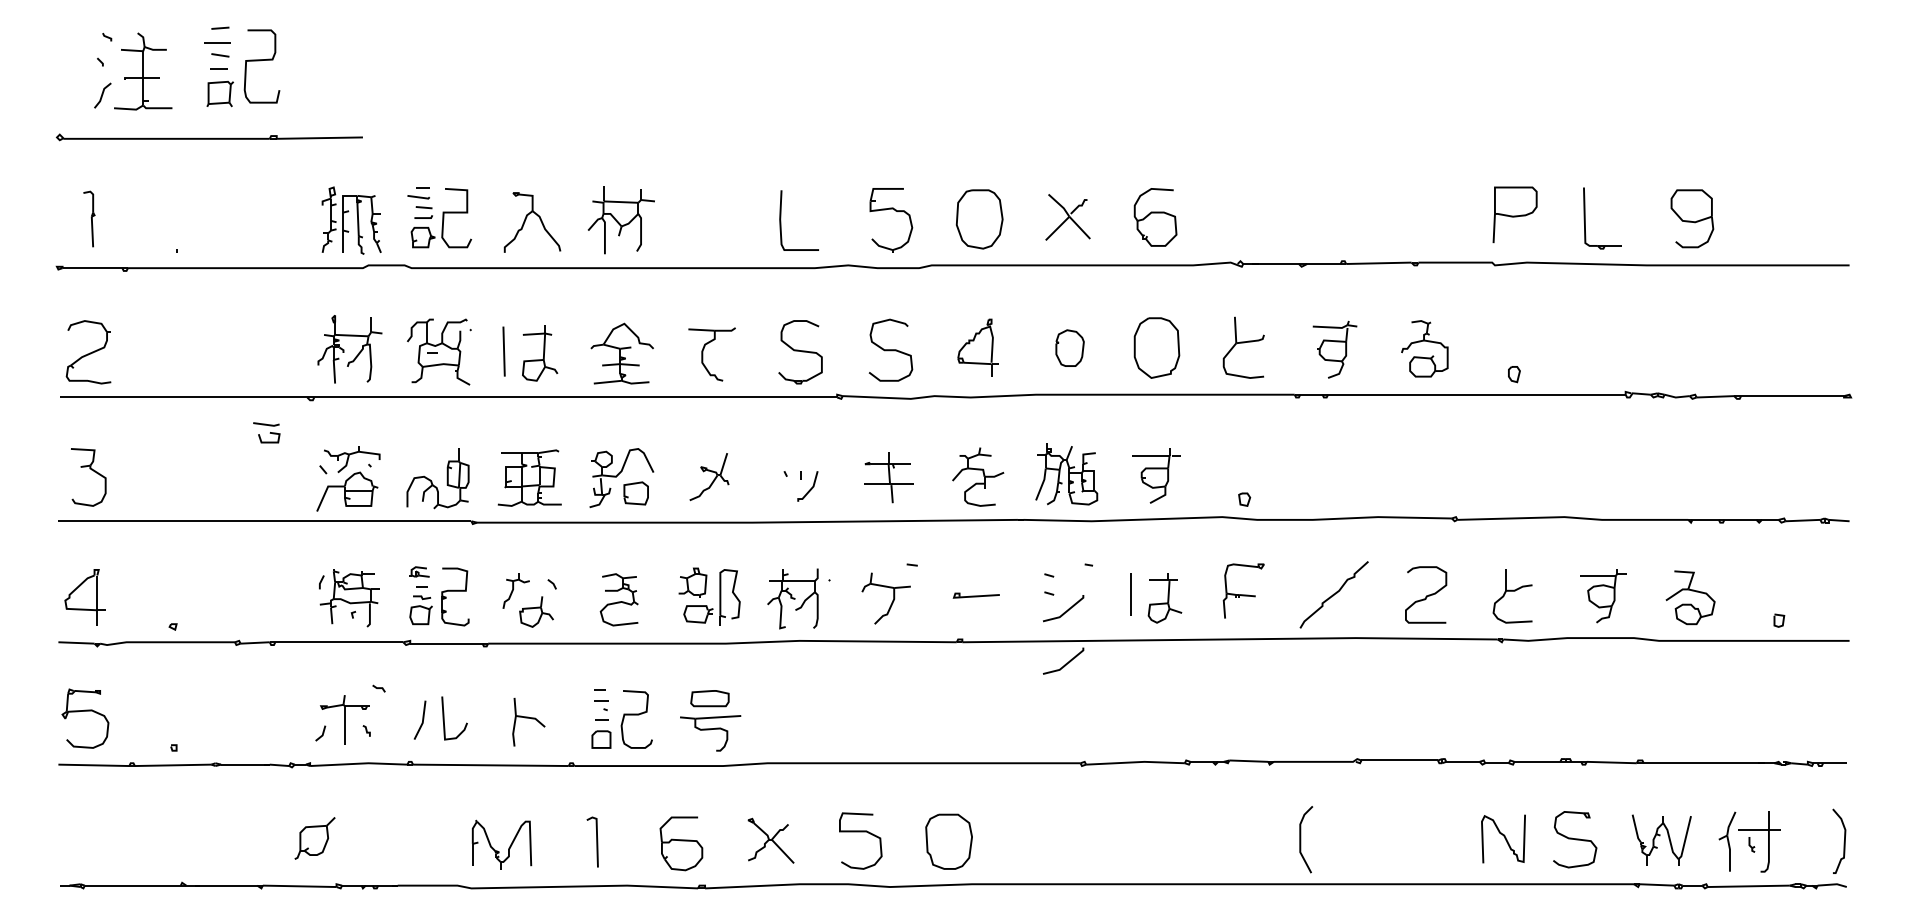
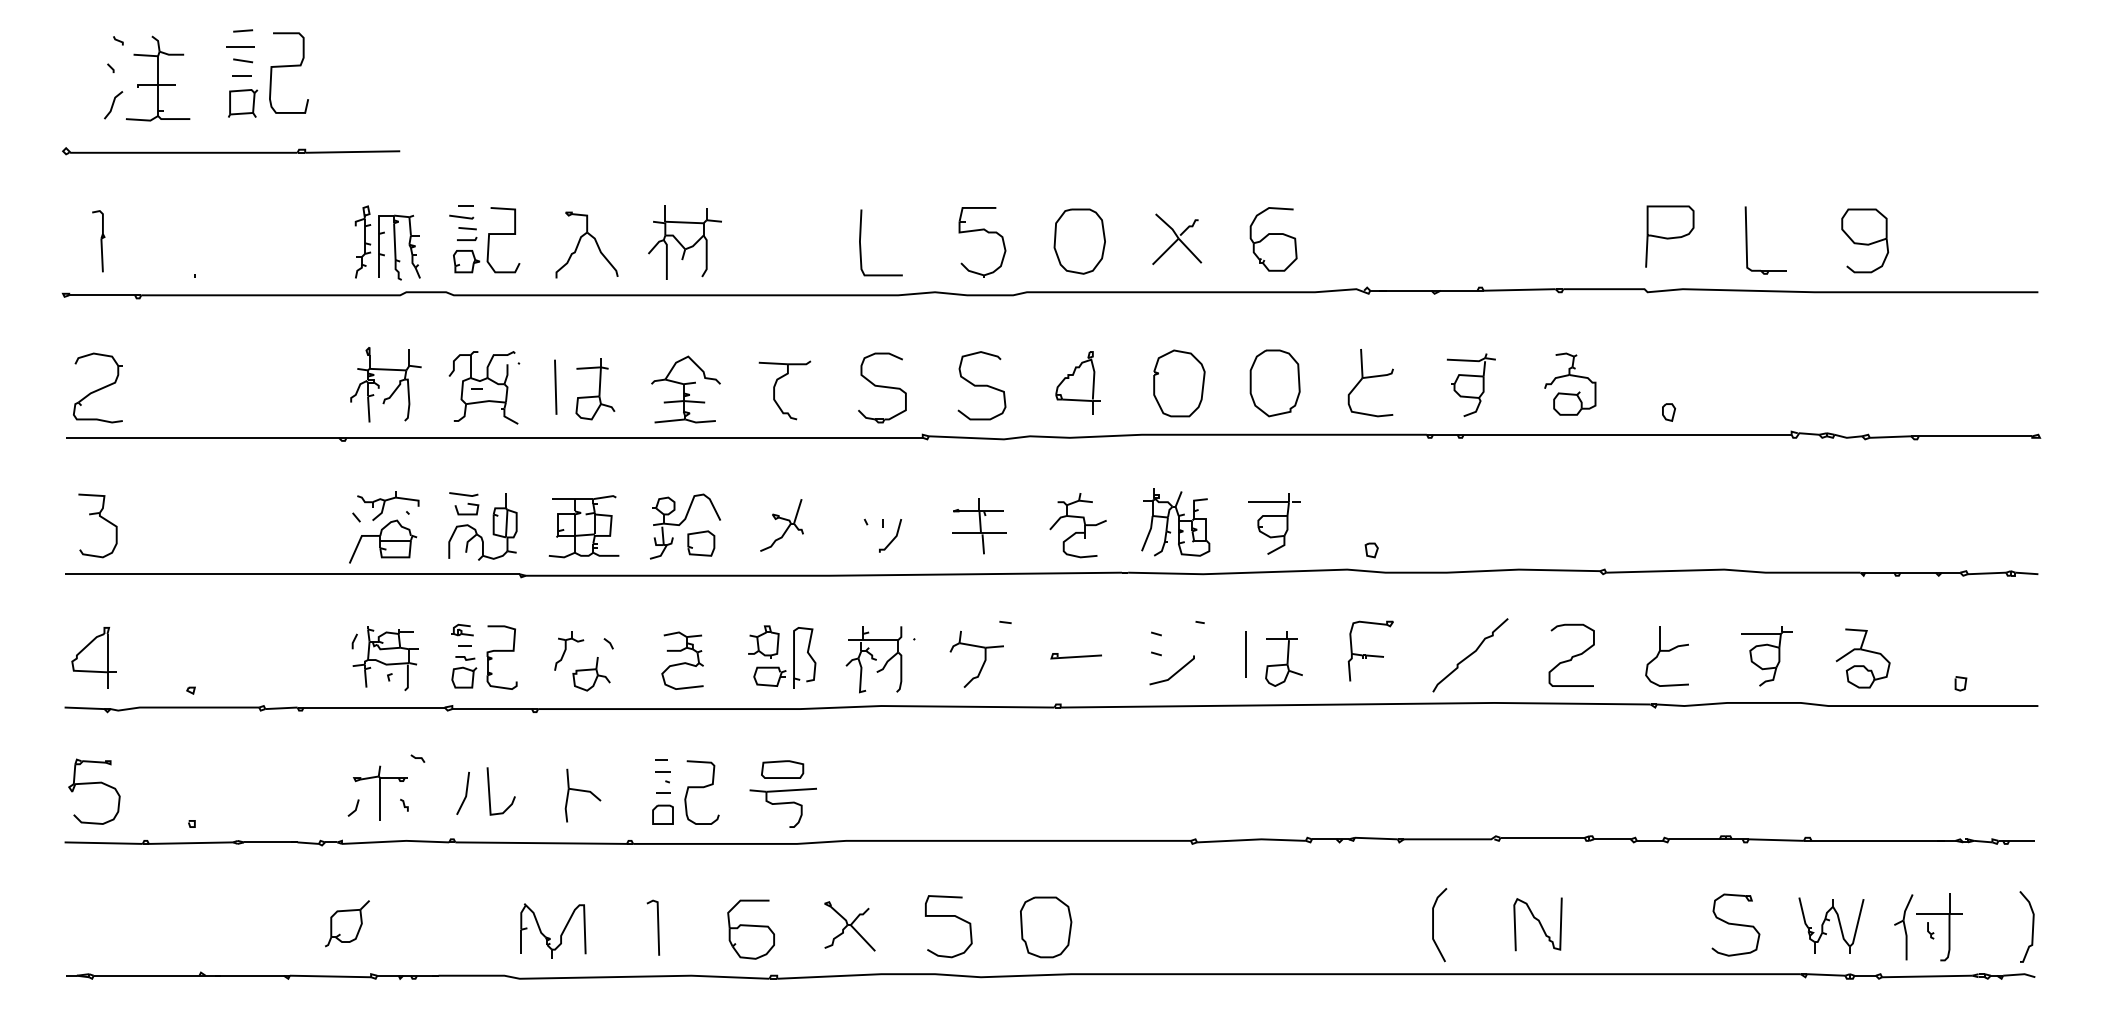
part: (1070, 348) -> (1179, 383), size x1.67
part: (267, 432) -> (464, 503), moved
line: (1065, 664) -> (1174, 731), removed
curve: (1504, 839) -> (1539, 924), moved

